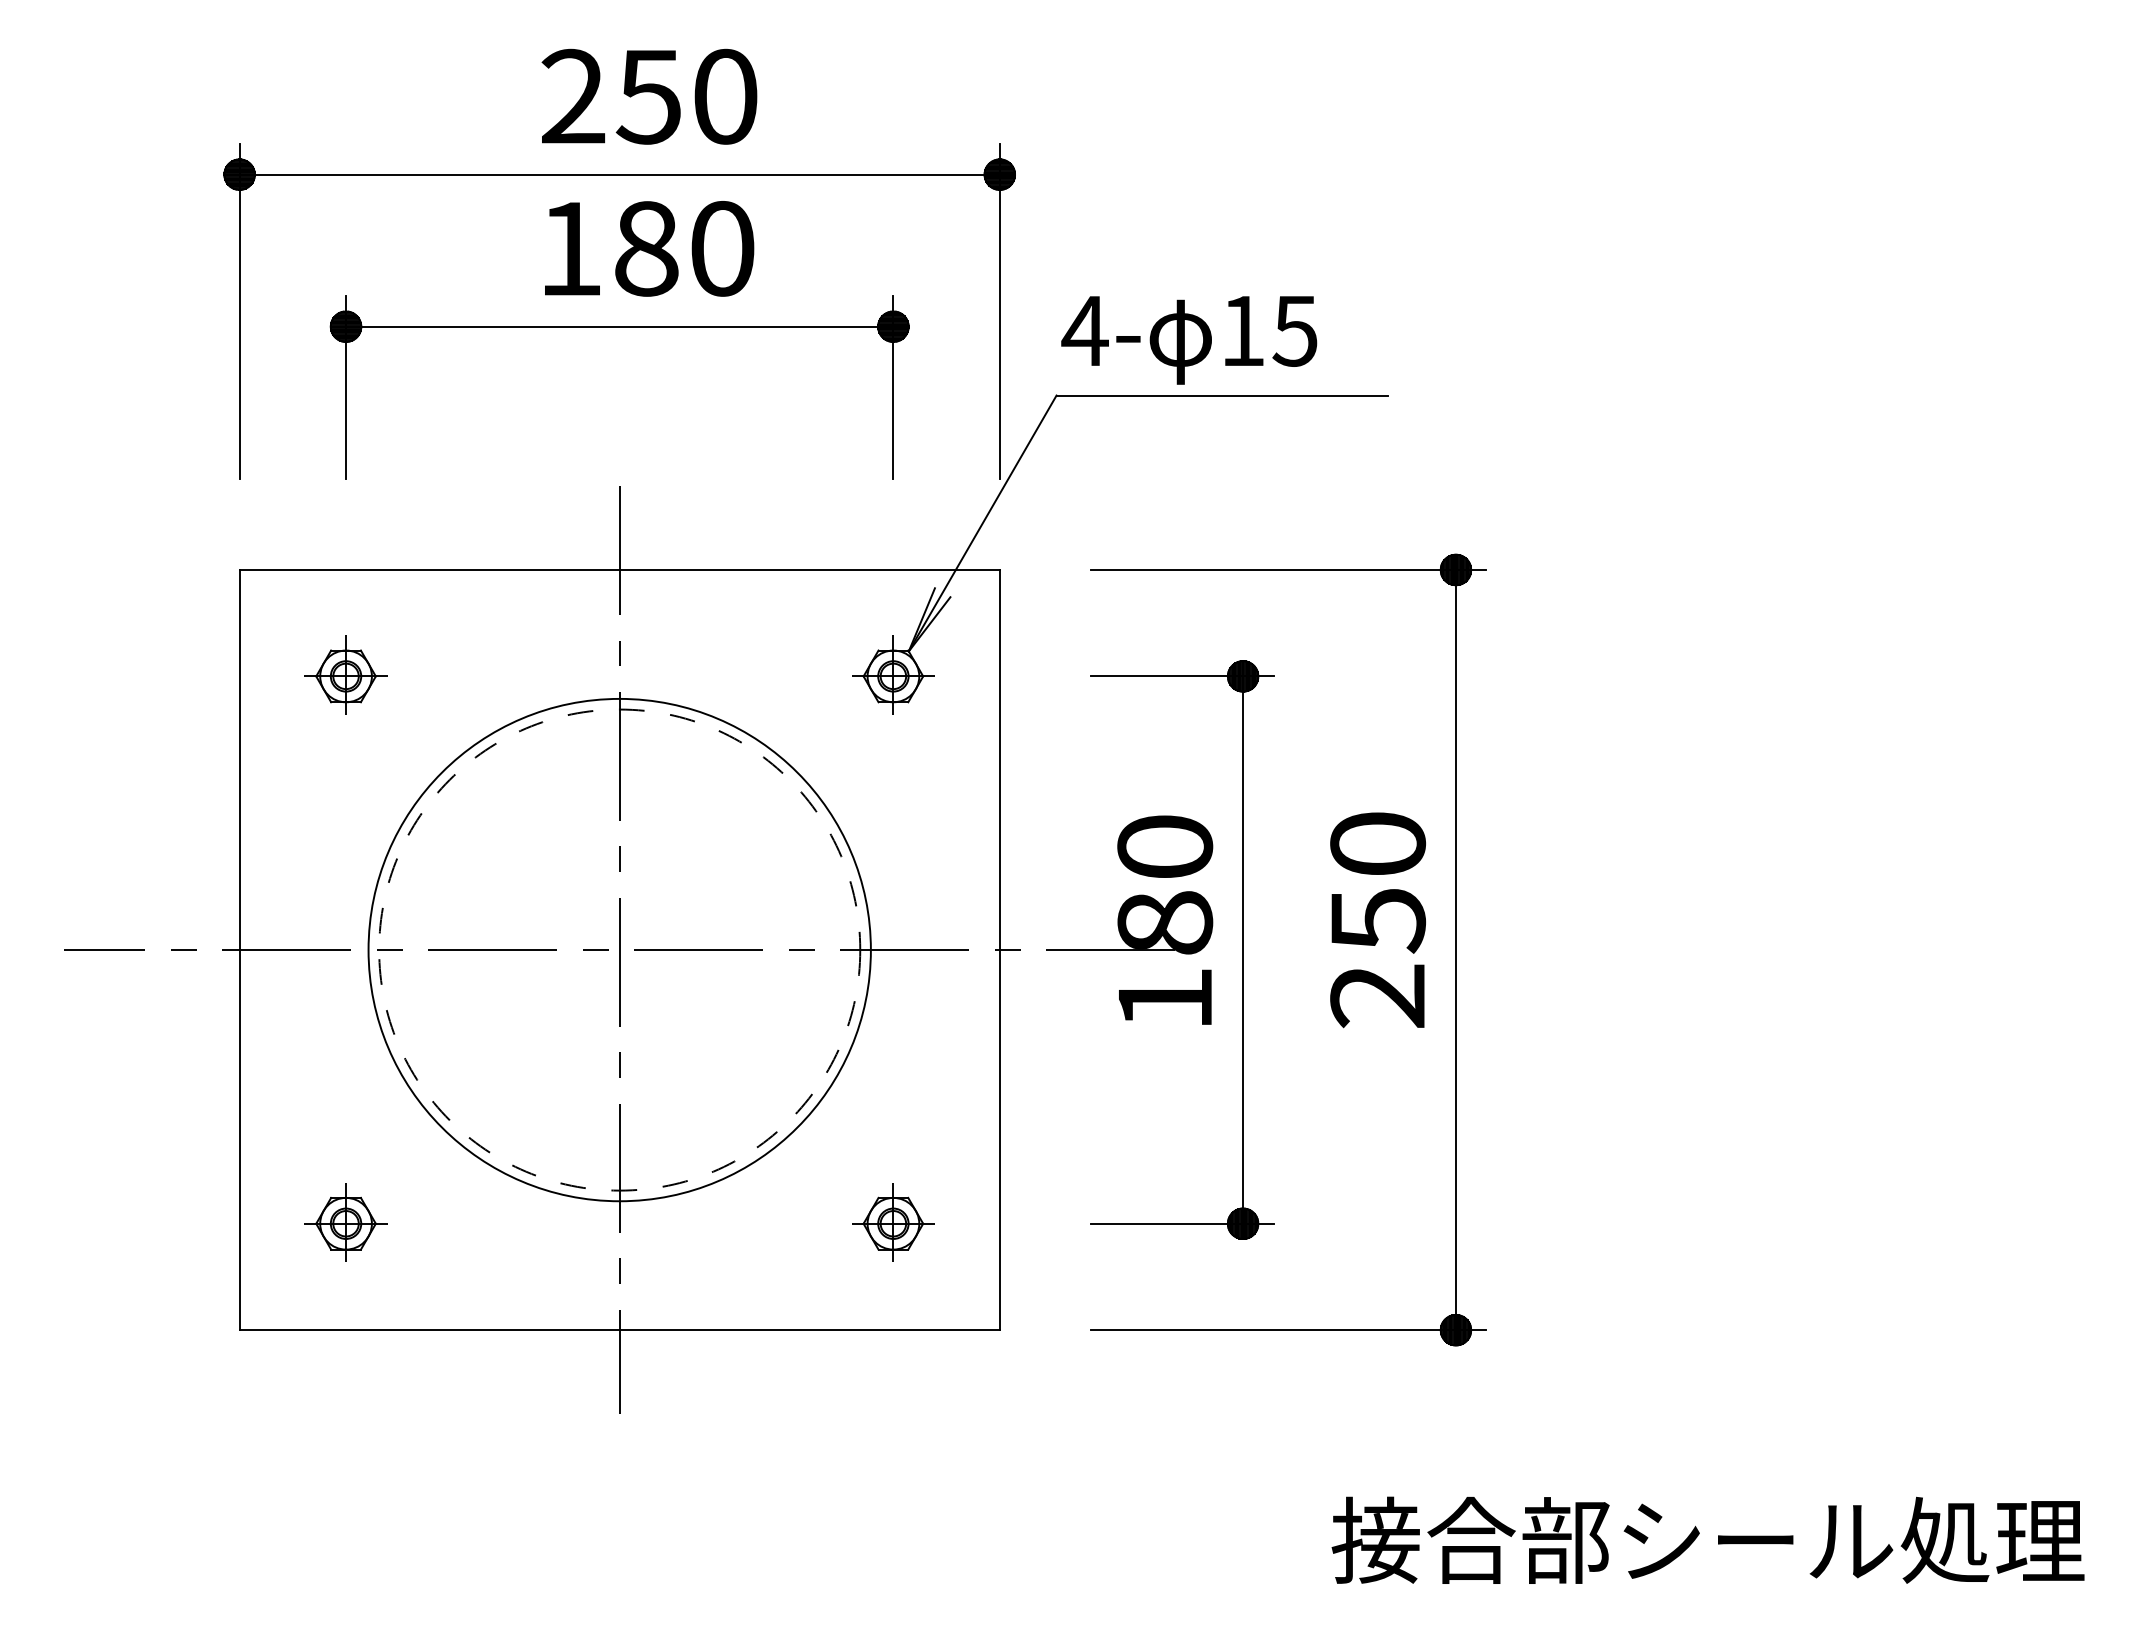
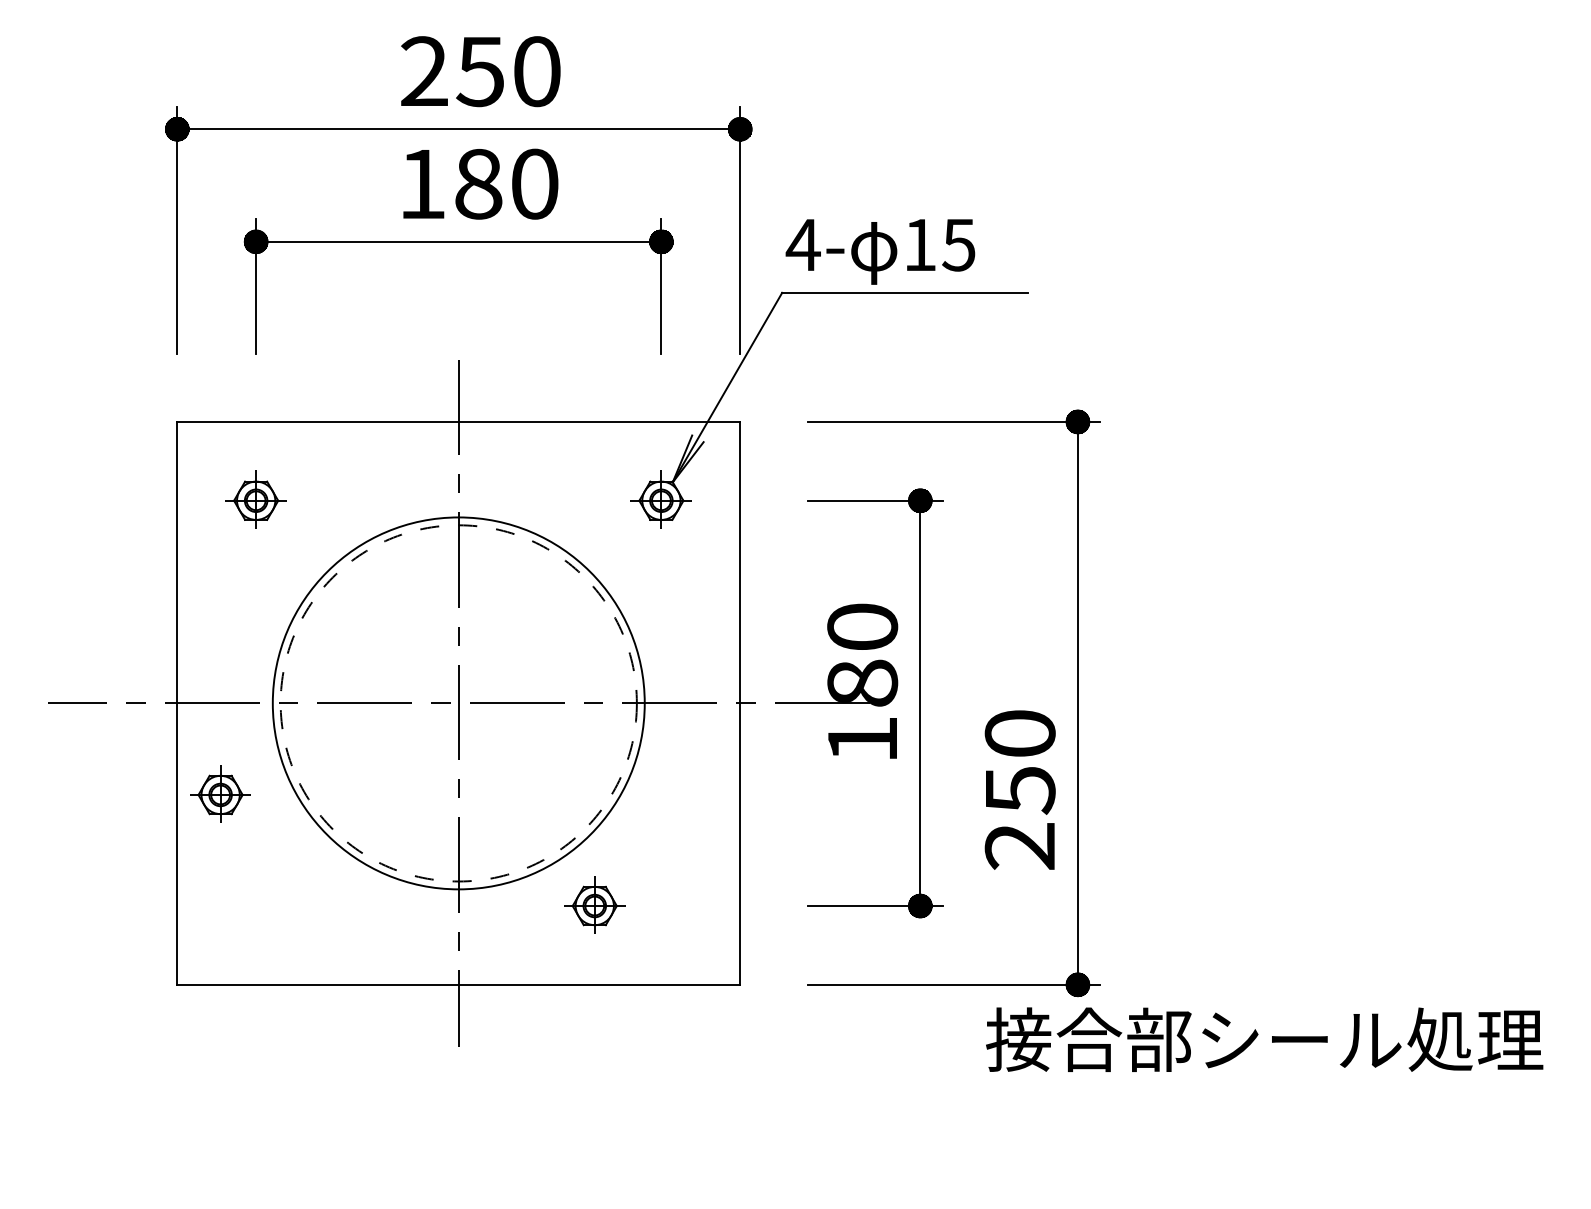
text: (1377, 920) -> (1019, 790), moved
part: (345, 1222) -> (220, 794), moved
part: (893, 1222) -> (594, 905), moved
text: (1707, 1539) -> (1264, 1039), moved

